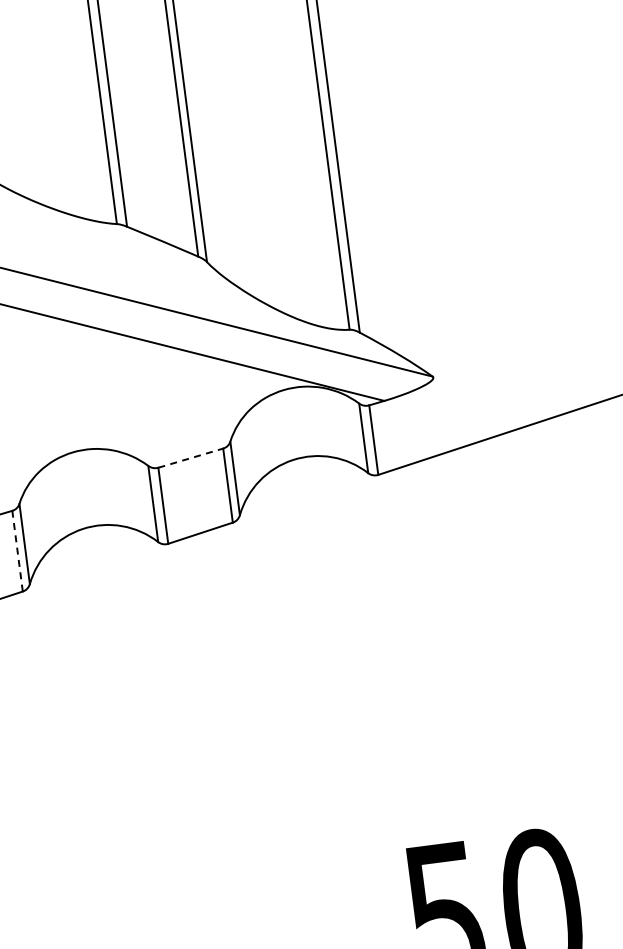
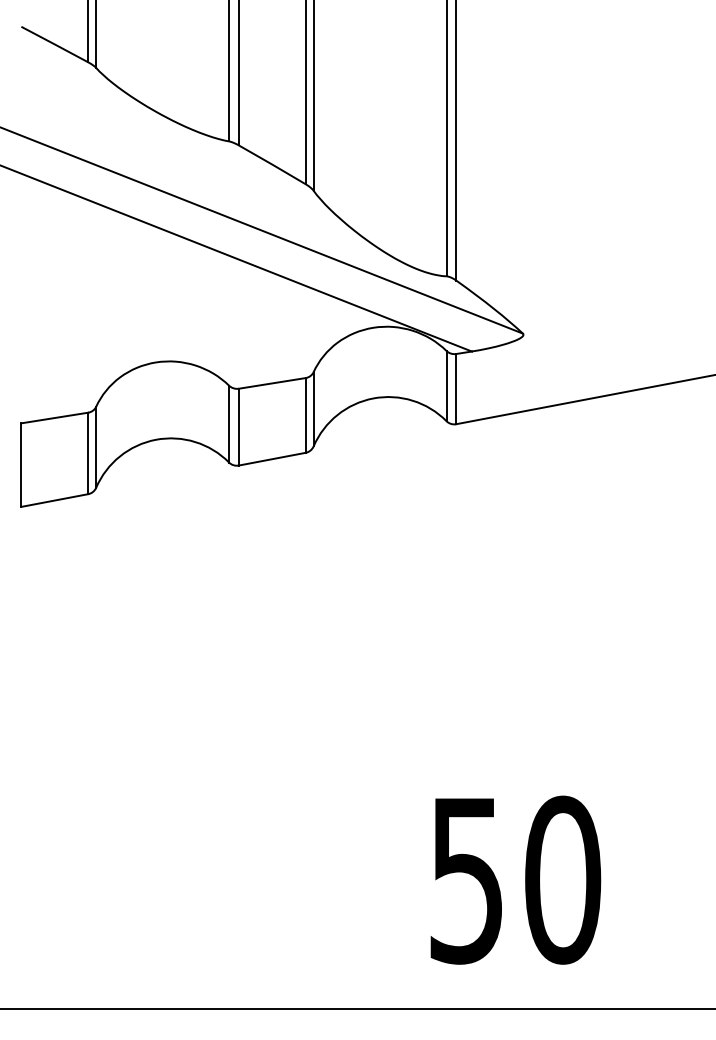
line: (191, 458) -> (272, 383), dashed -> solid
line: (17, 551) -> (88, 453), dashed -> solid

